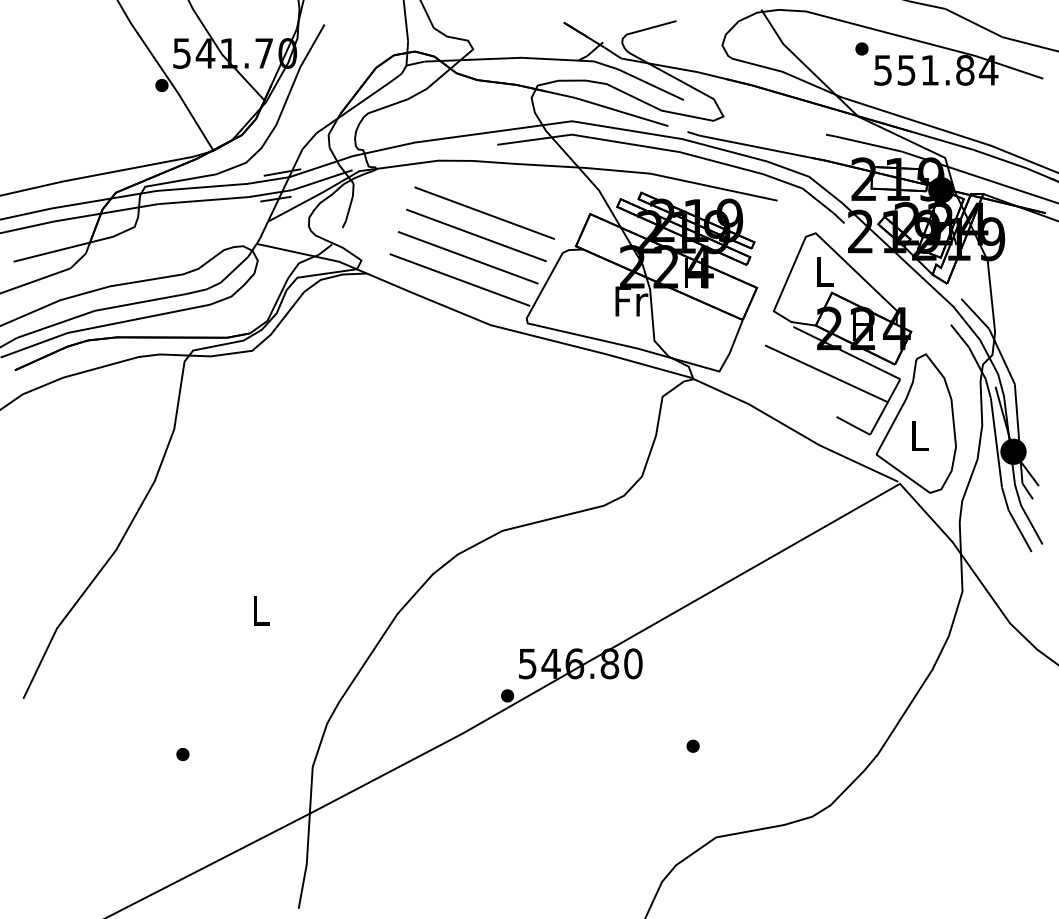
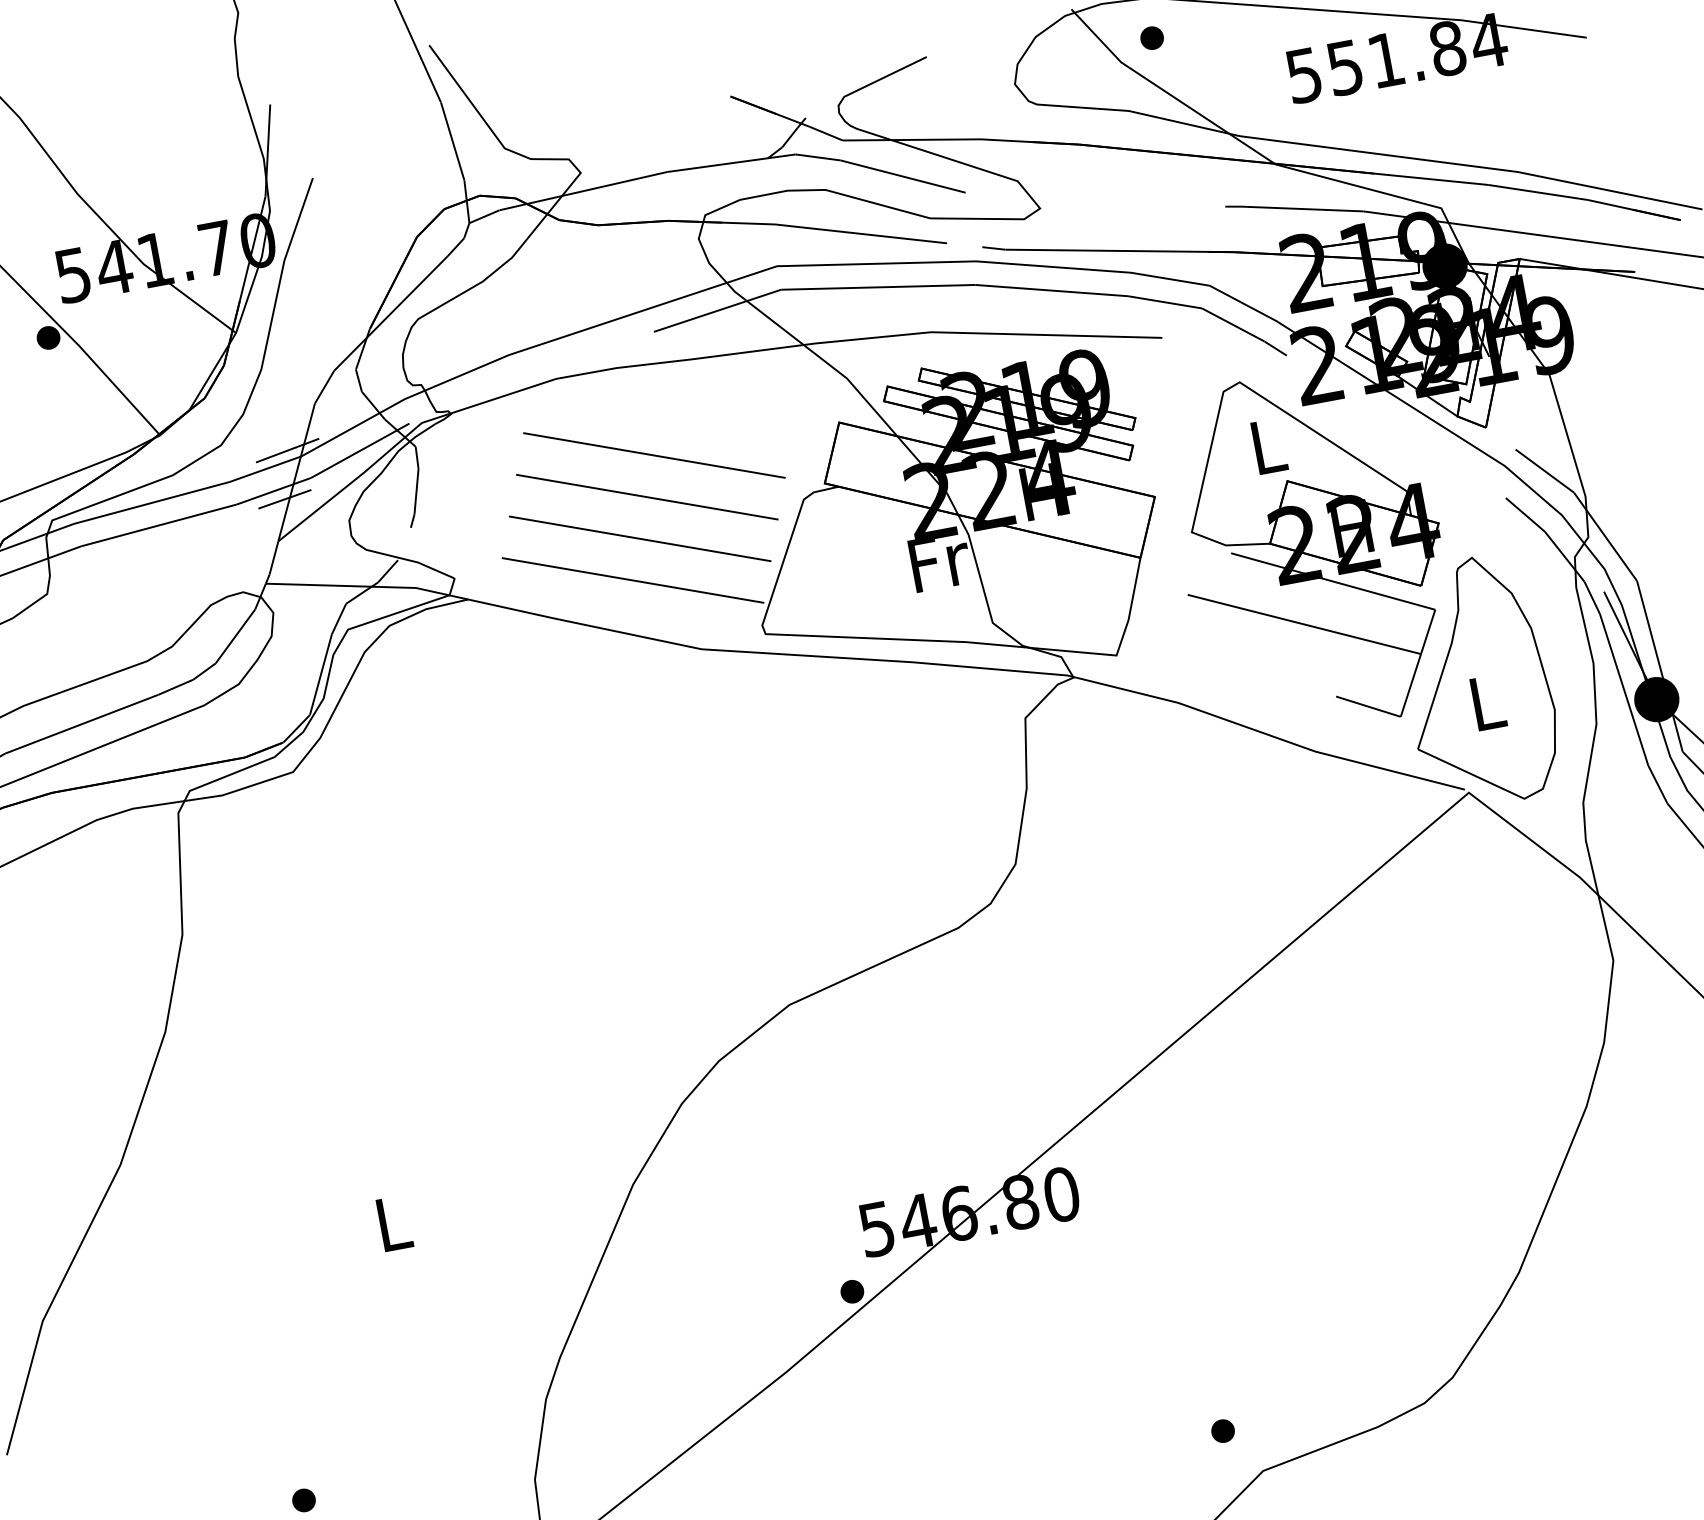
part: (861, 48) -> (1151, 37), moved
part: (692, 745) -> (1221, 1429), moved

